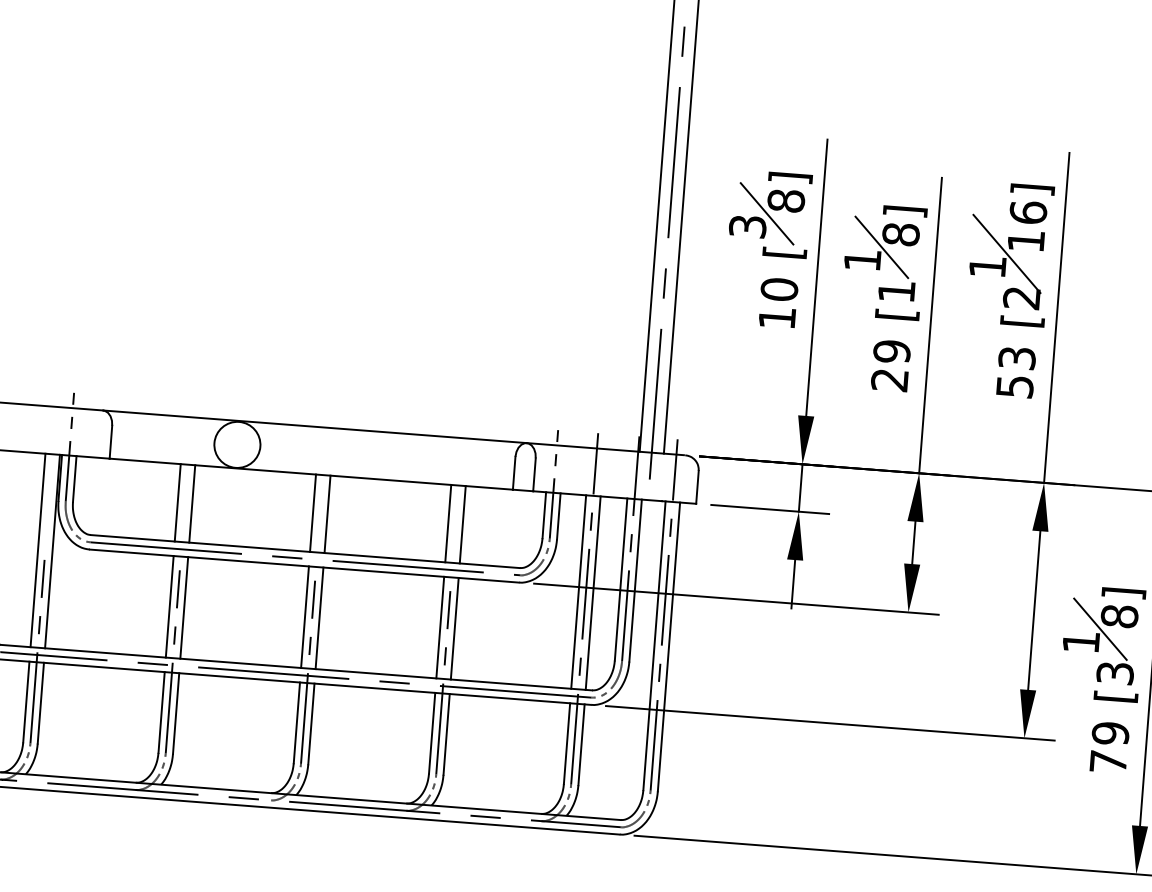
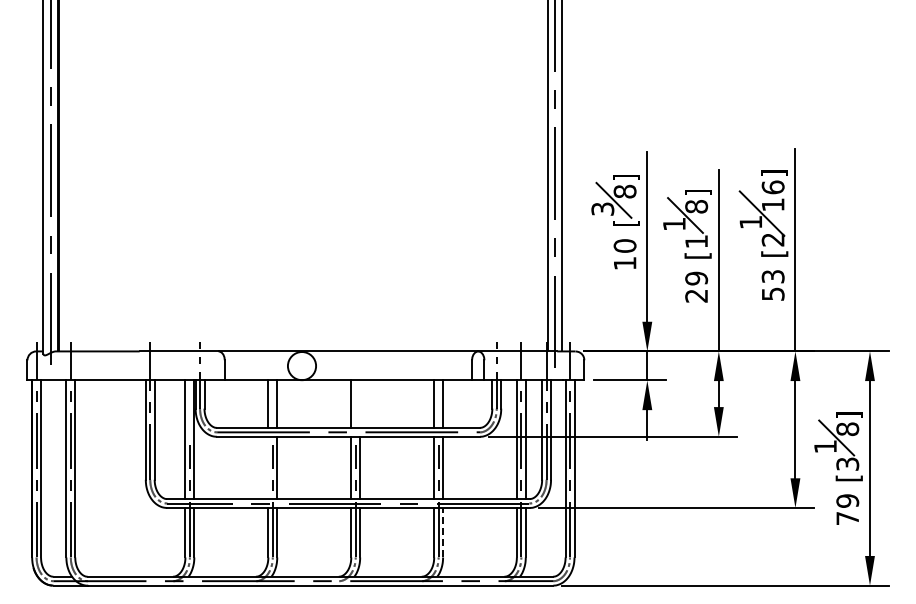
line: (328, 513) -> (360, 403), removed
line: (170, 606) -> (268, 467), removed
line: (447, 734) -> (443, 532), solid -> dashed

